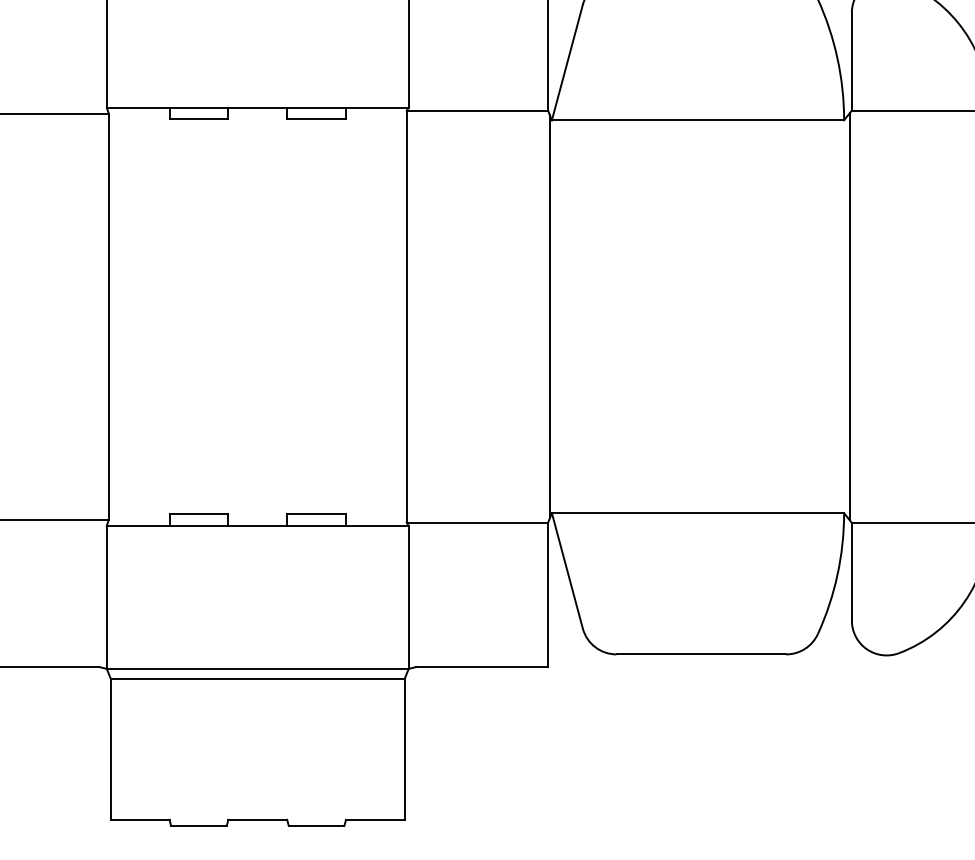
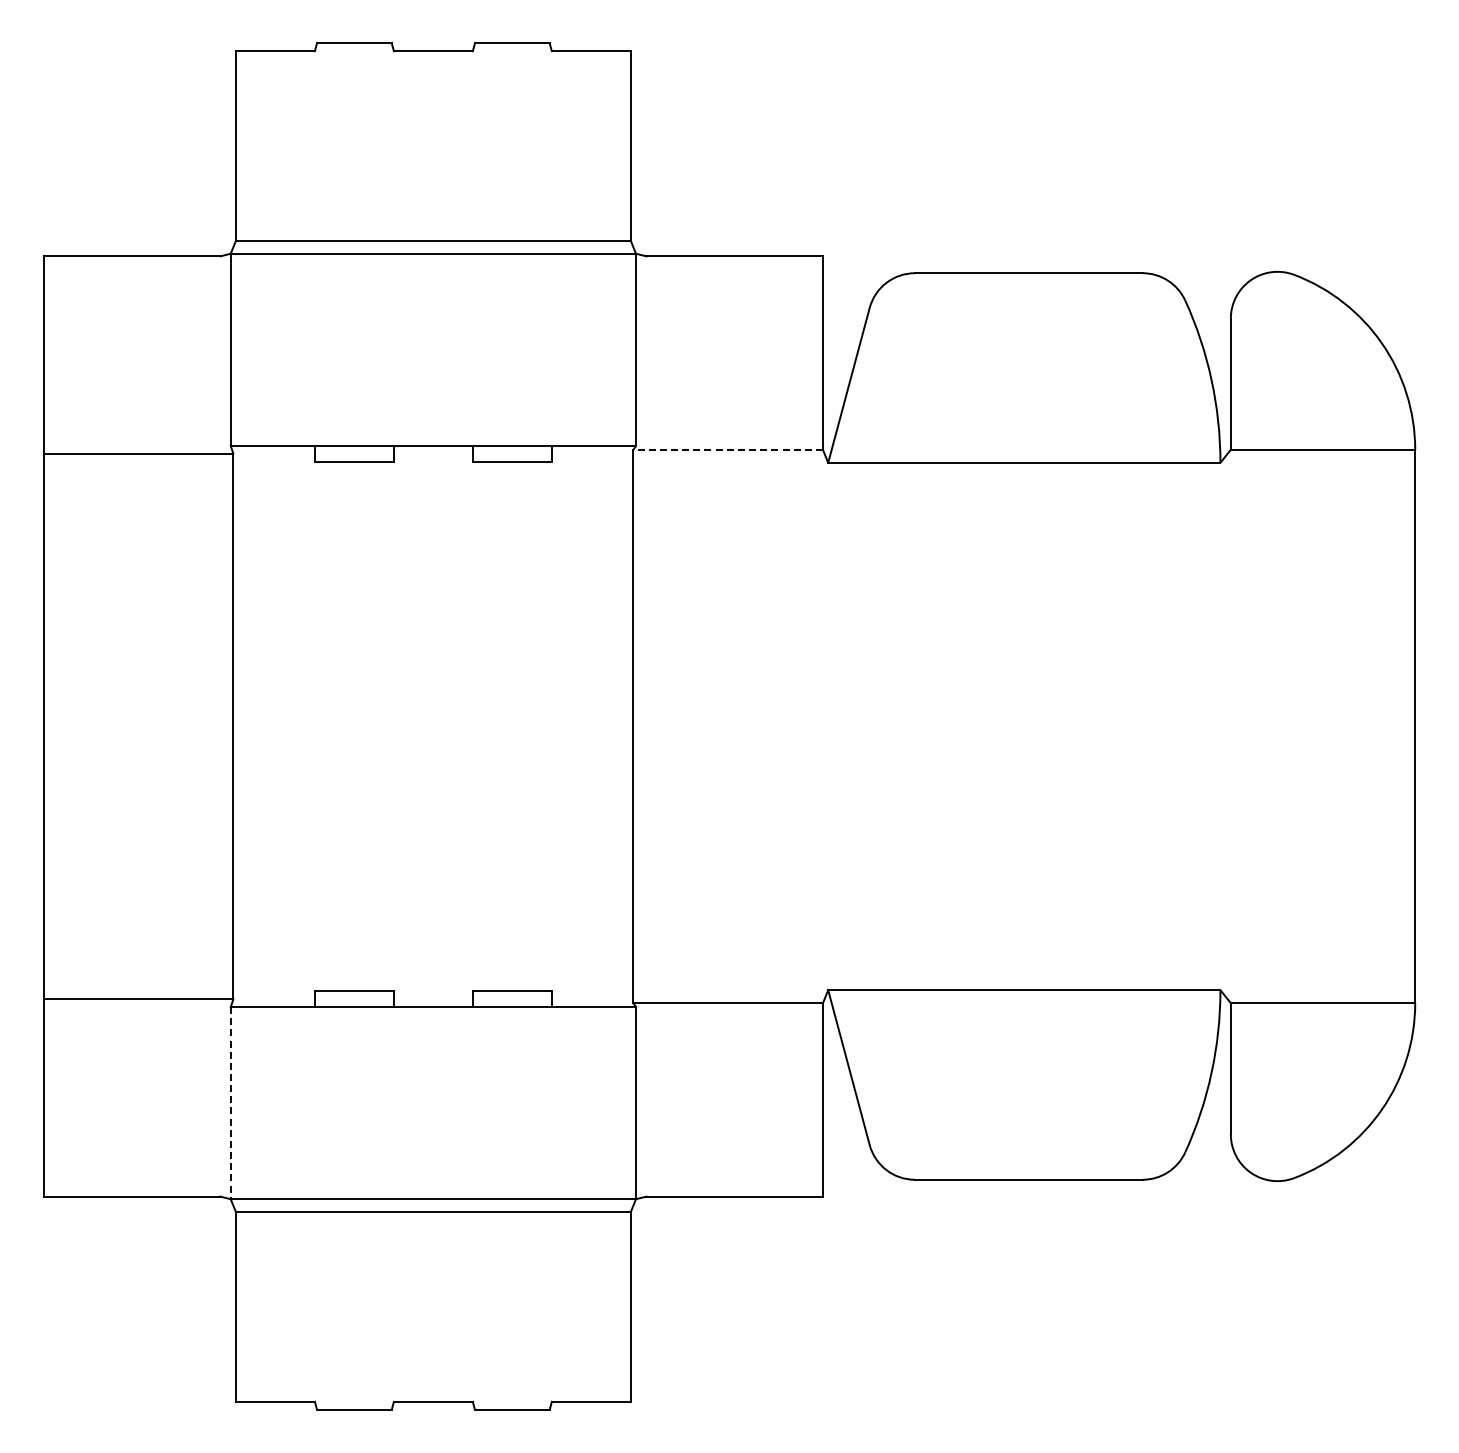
line: (477, 110) -> (728, 449), solid -> dashed
line: (549, 316) -> (825, 726), removed
line: (850, 316) -> (1228, 726), removed
line: (106, 597) -> (230, 1103), solid -> dashed

